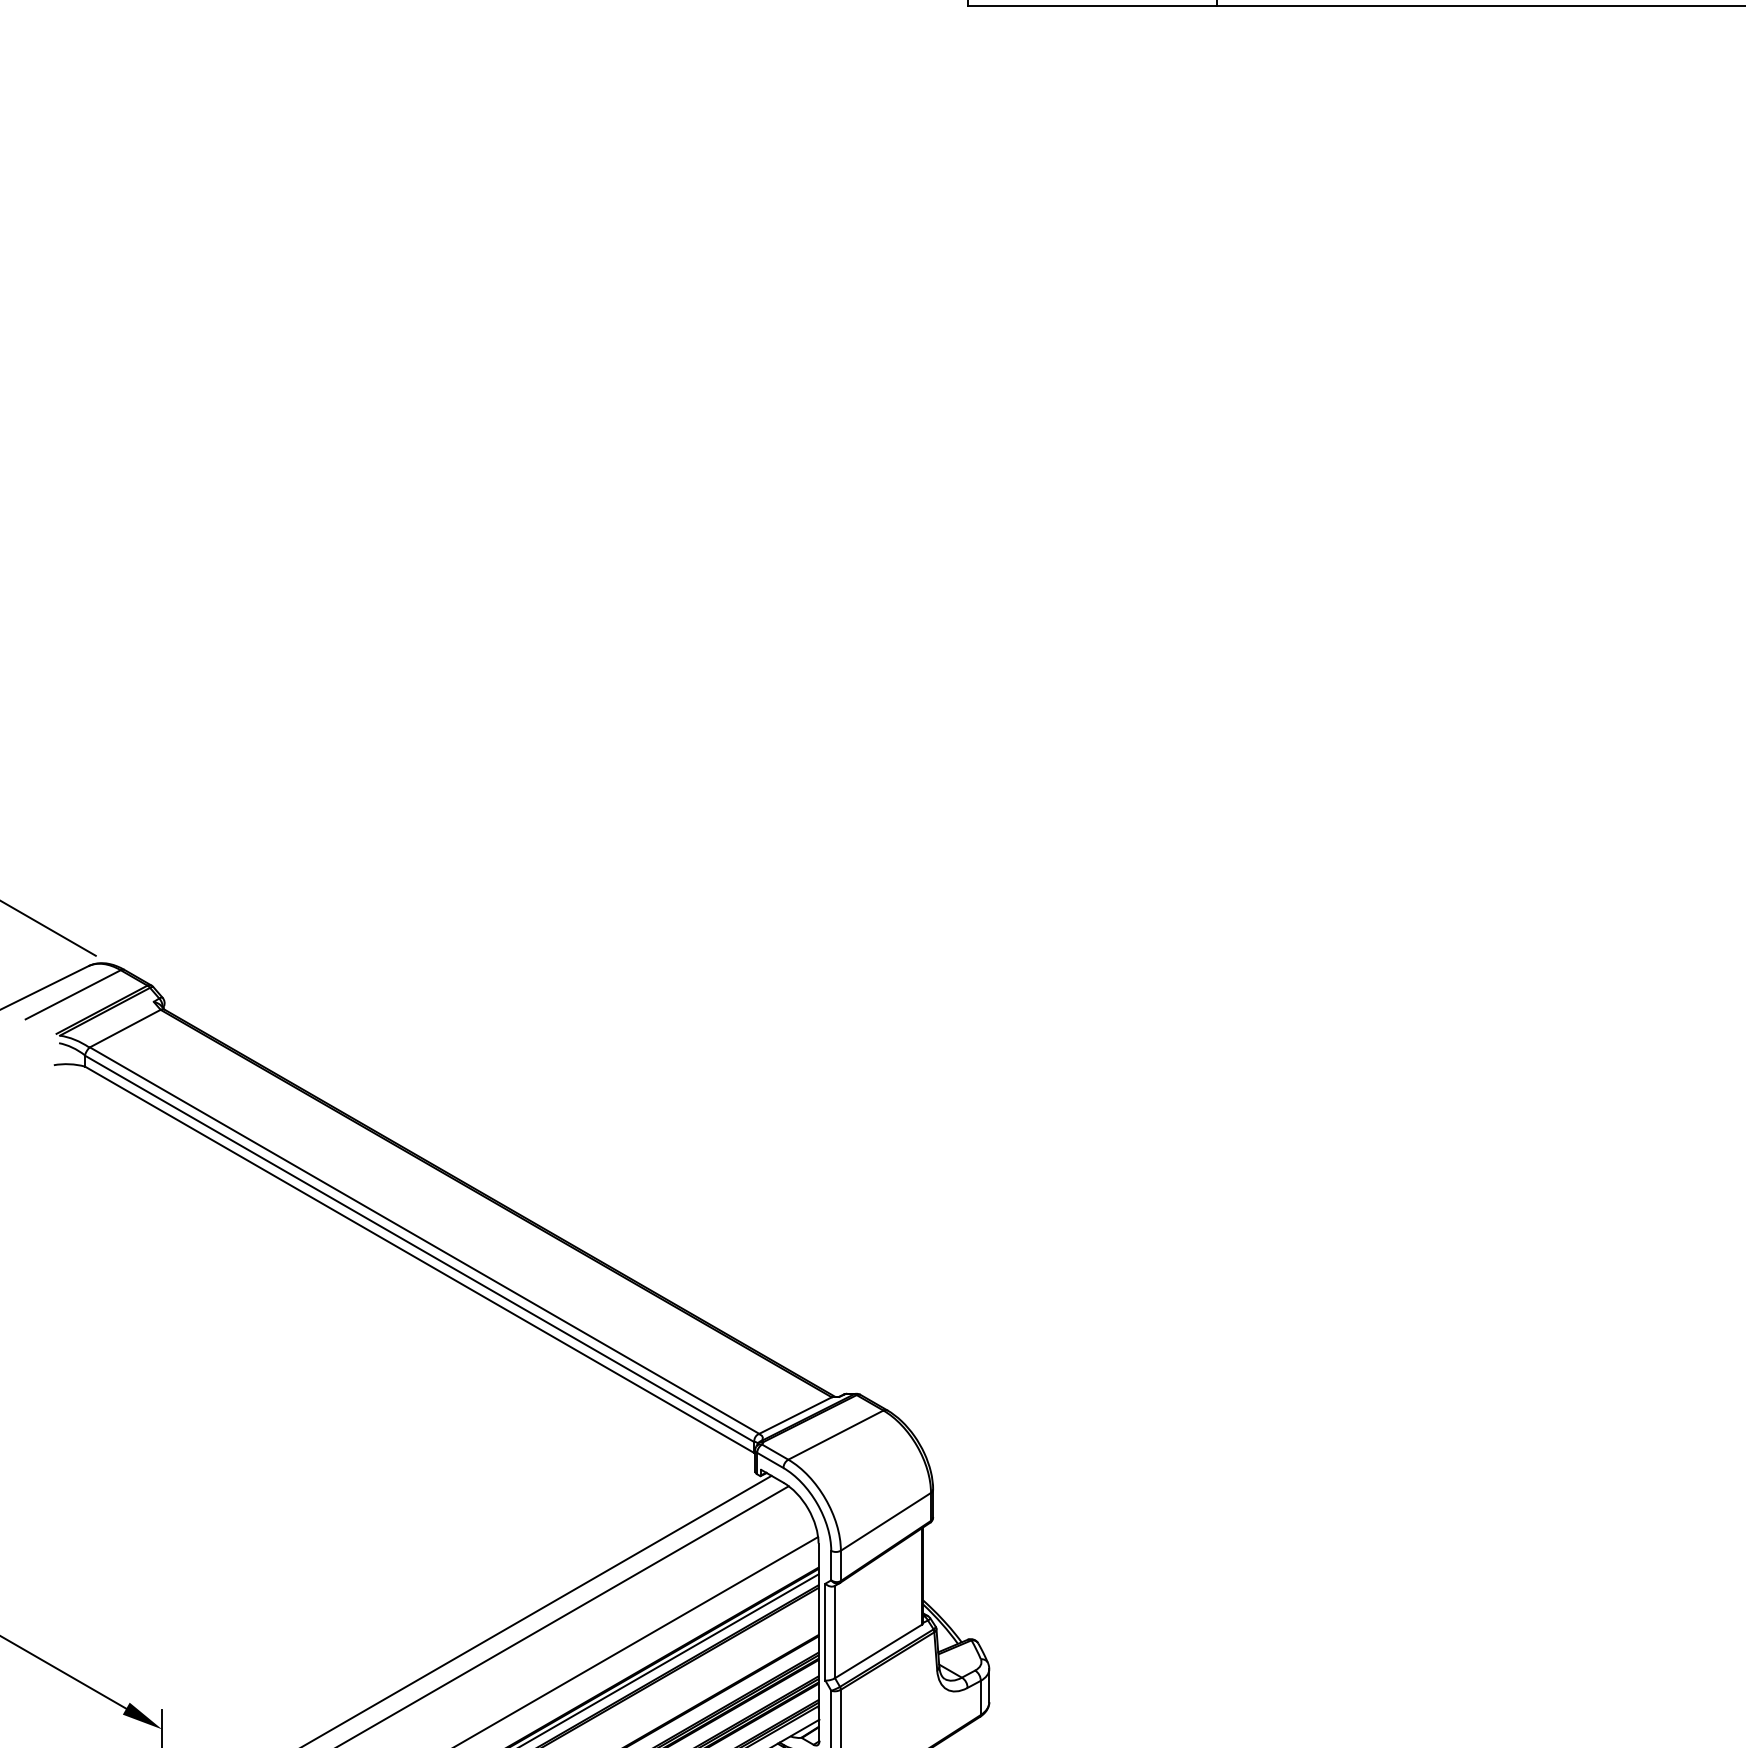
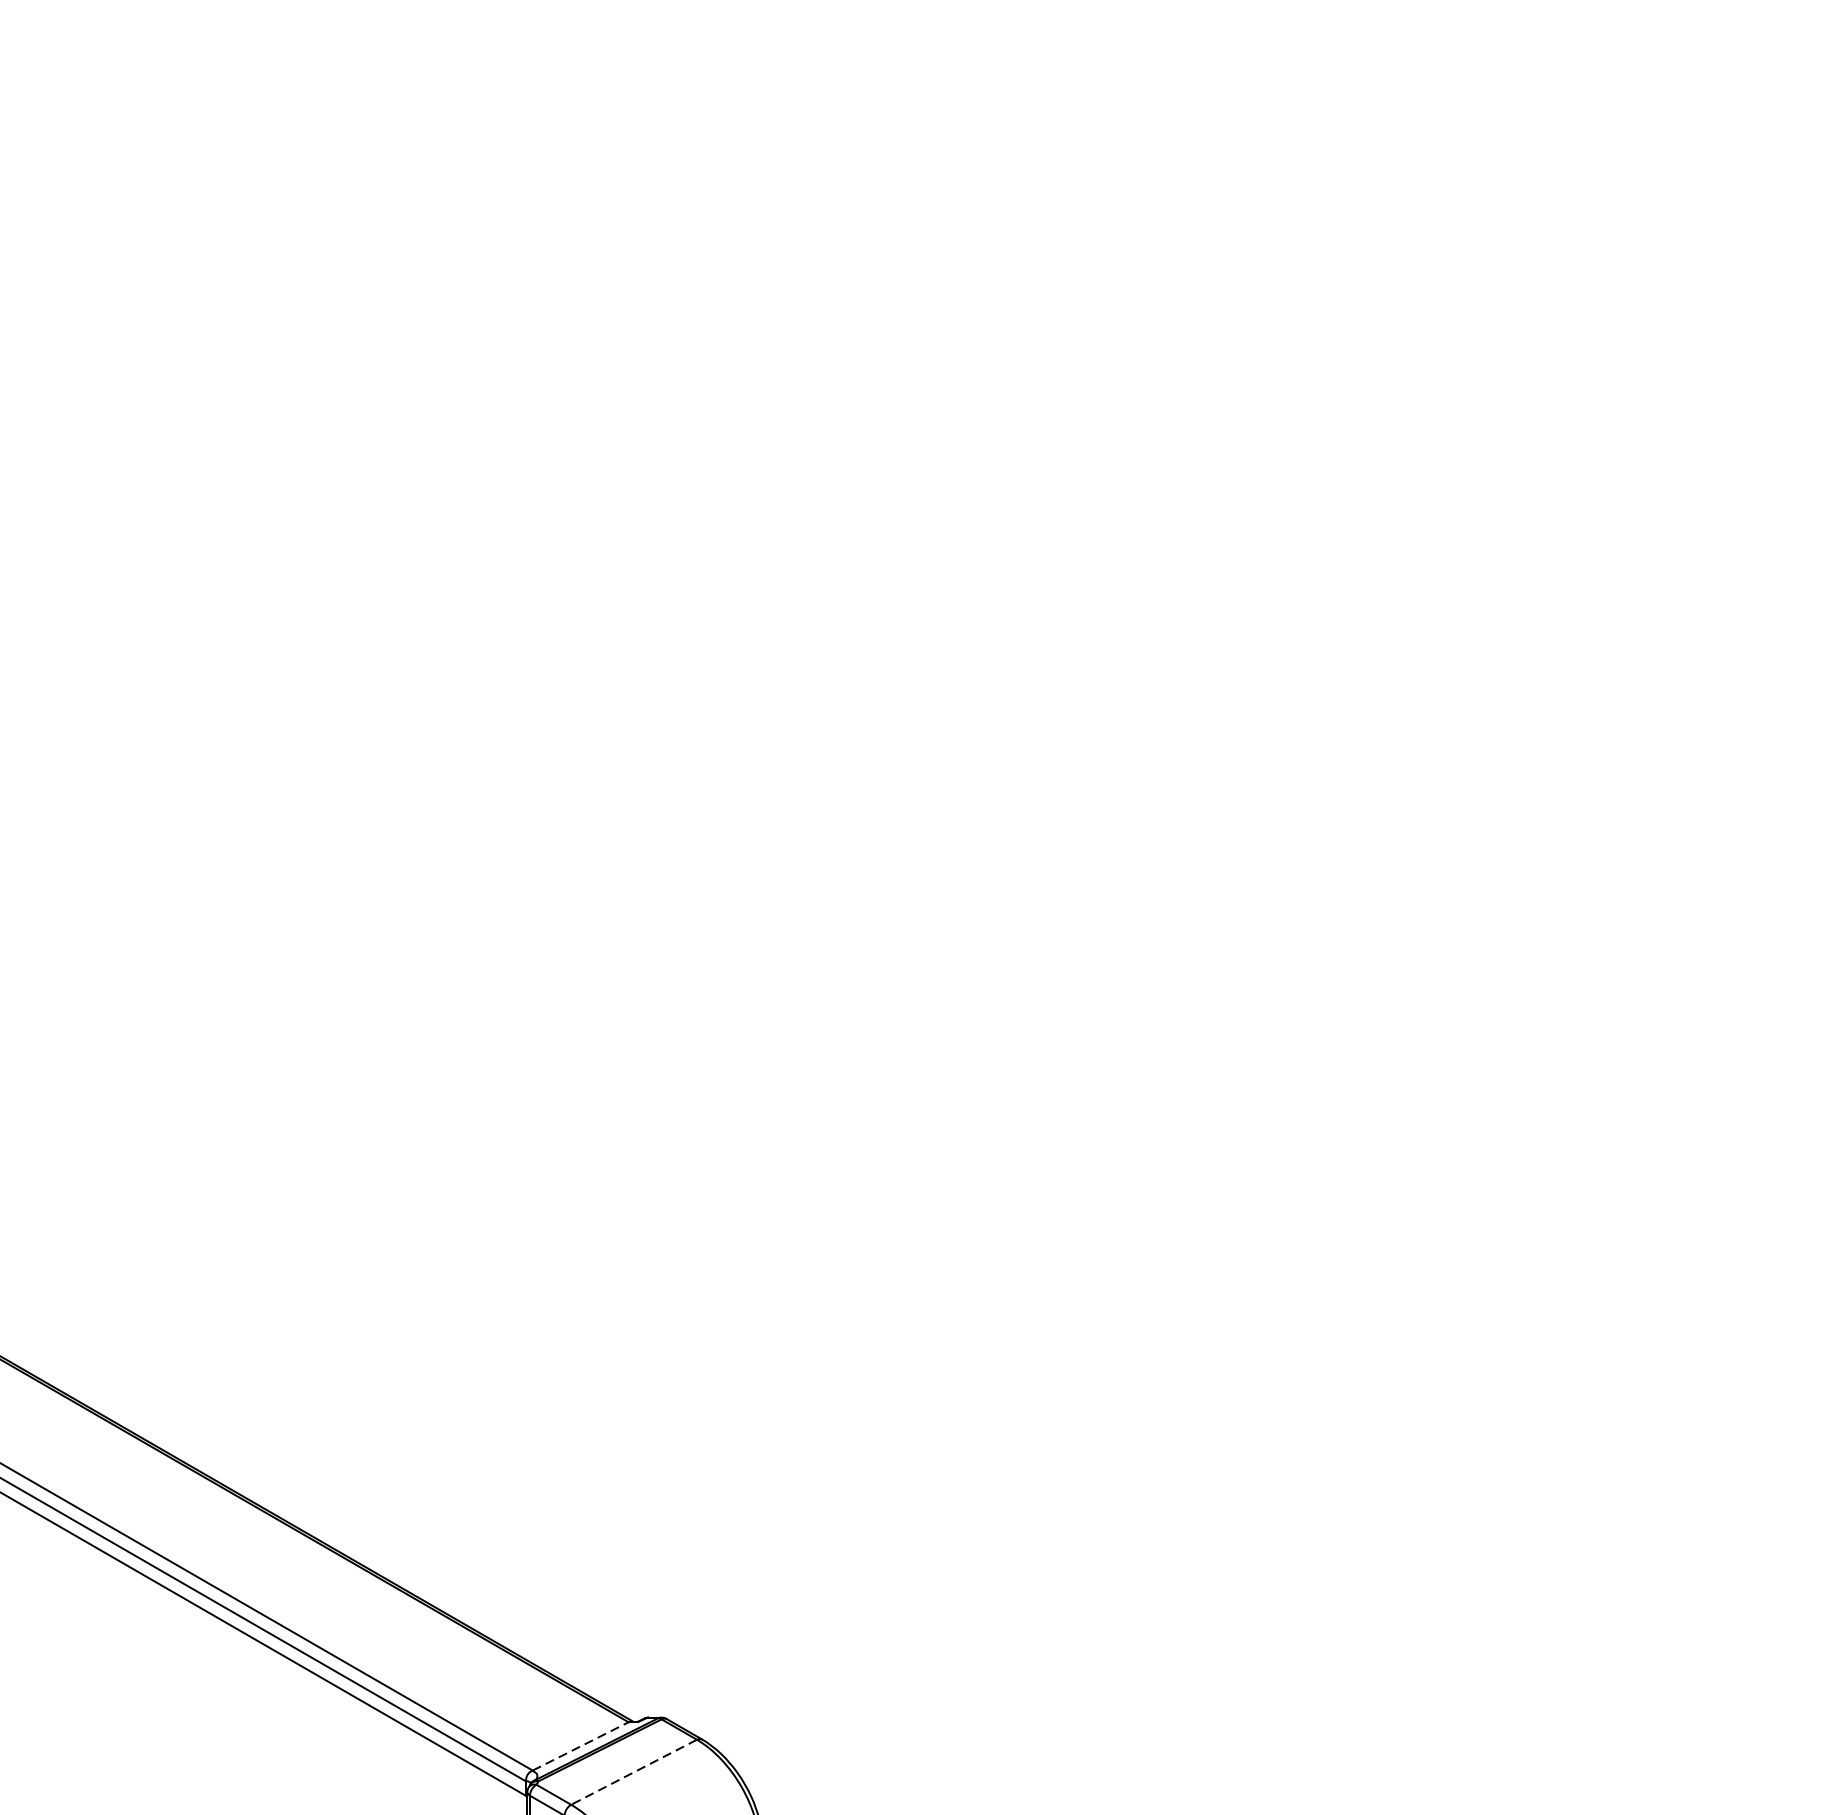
line: (795, 1415) -> (580, 1746), solid -> dashed
line: (835, 1435) -> (633, 1772), solid -> dashed

